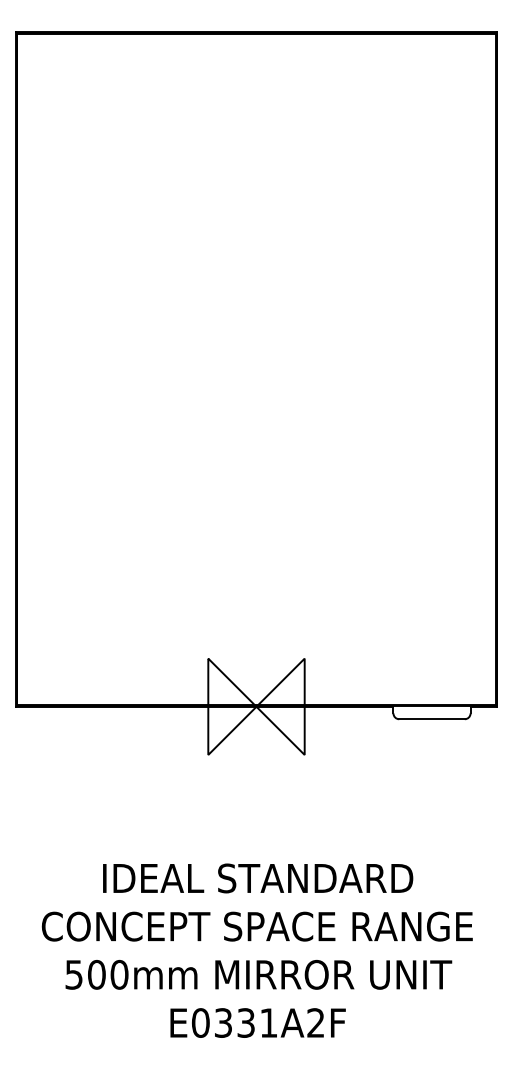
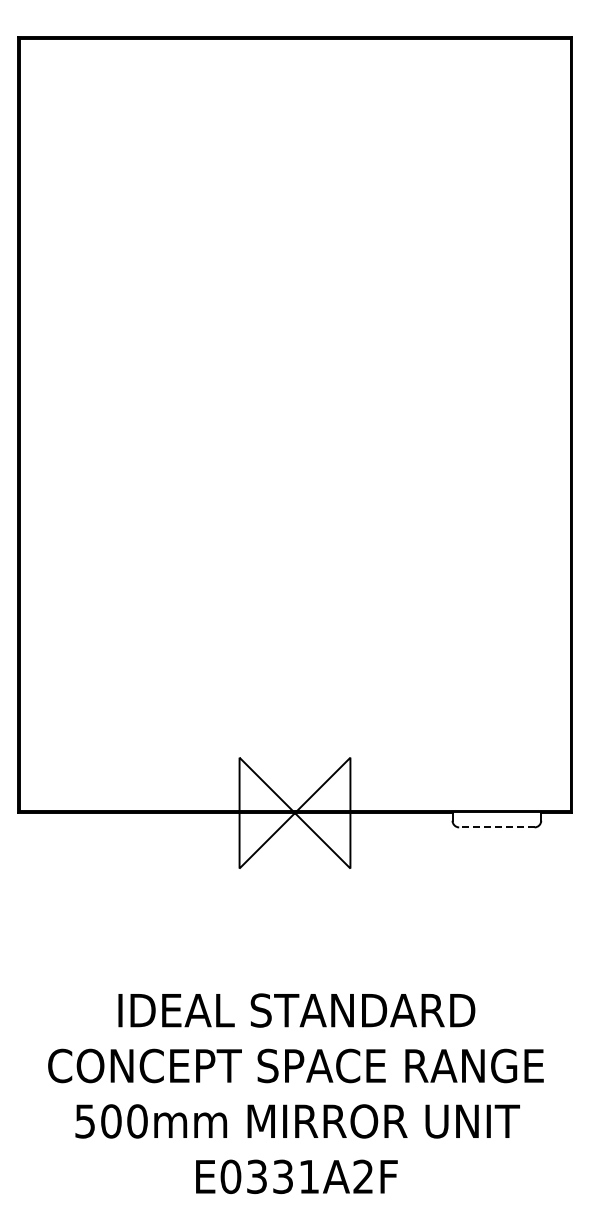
line: (431, 719) -> (496, 827), solid -> dashed

